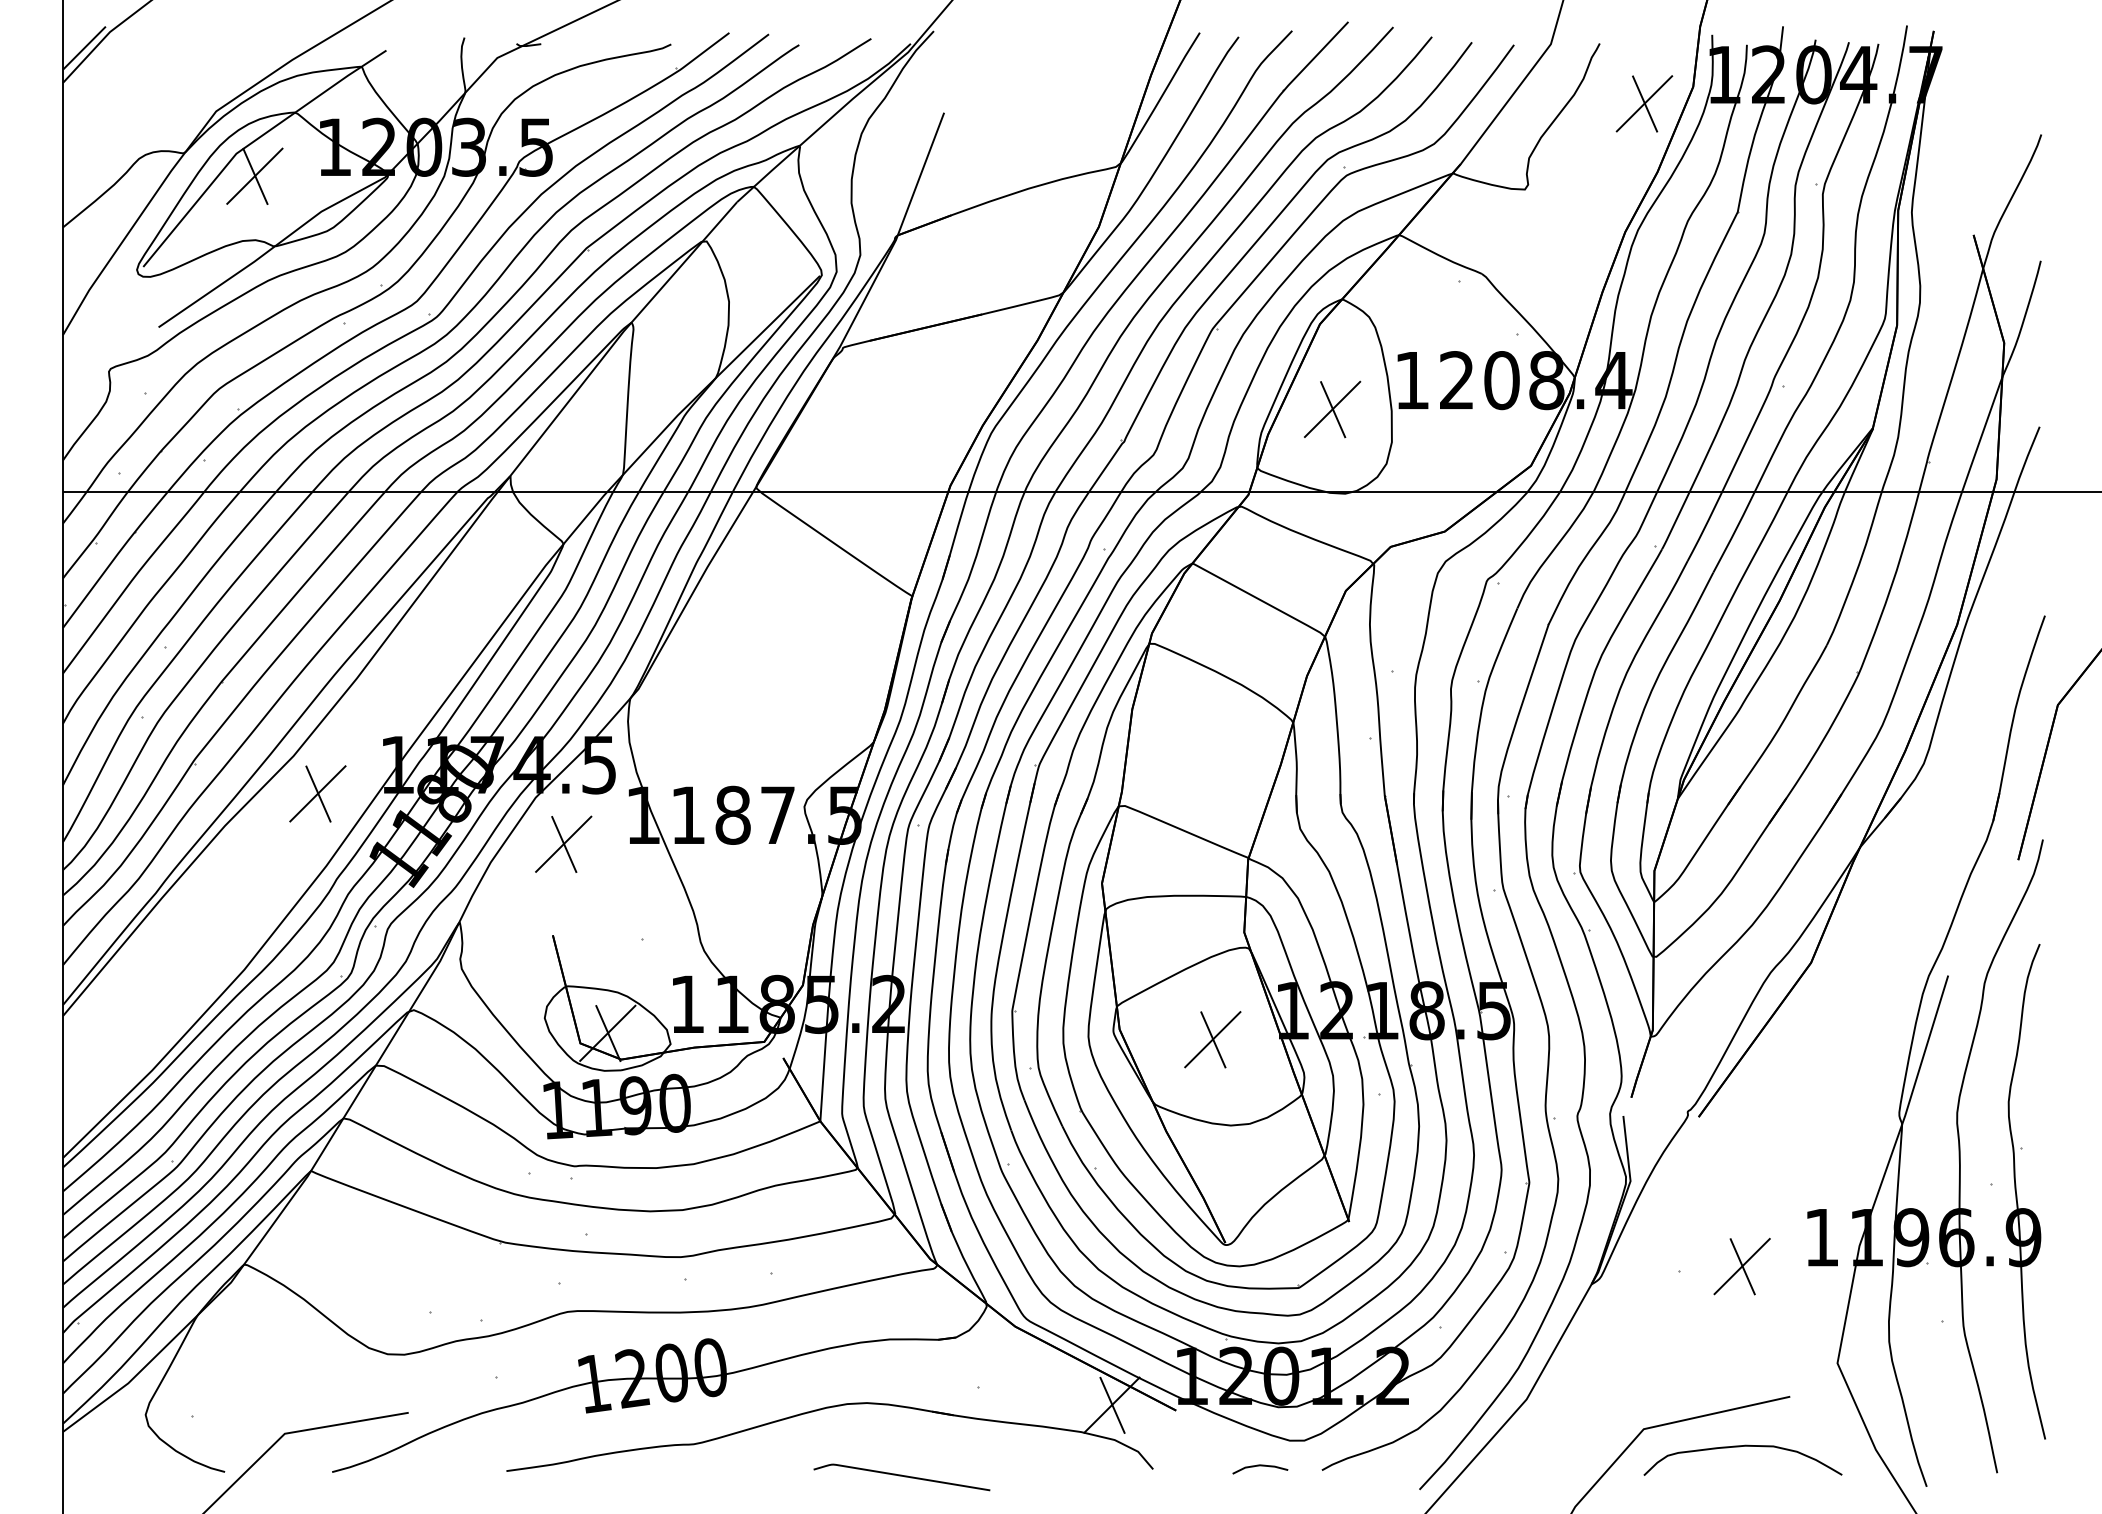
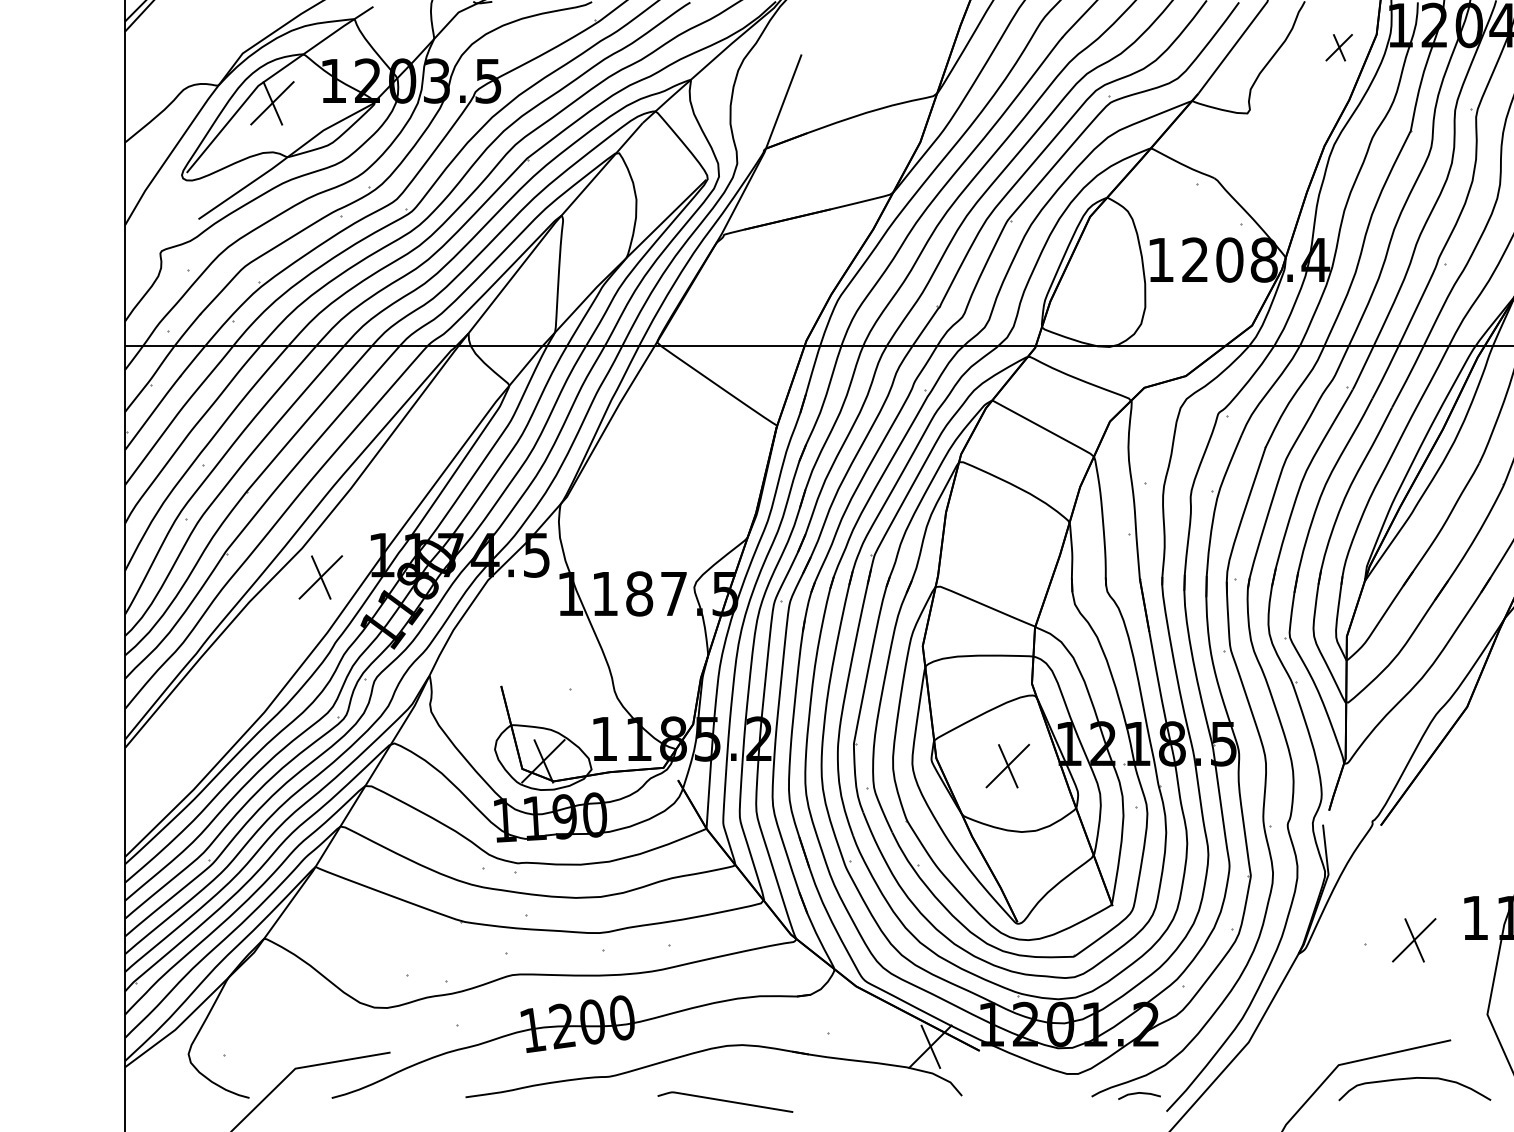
part: (1644, 103) -> (1339, 47), size x0.6
part: (1332, 409) -> (1099, 282), removed
part: (563, 843) -> (509, 615), removed
line: (1260, 1466) -> (1139, 1093), moved
curve: (901, 1476) -> (725, 1101), moved

